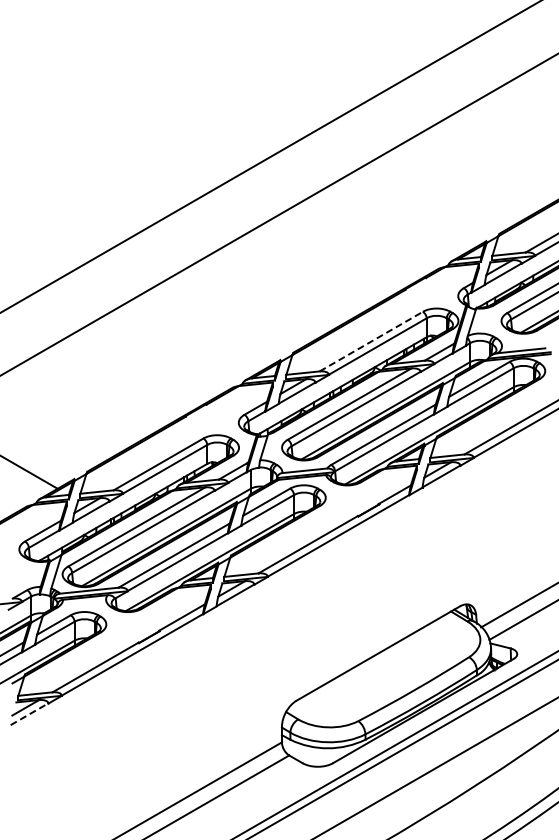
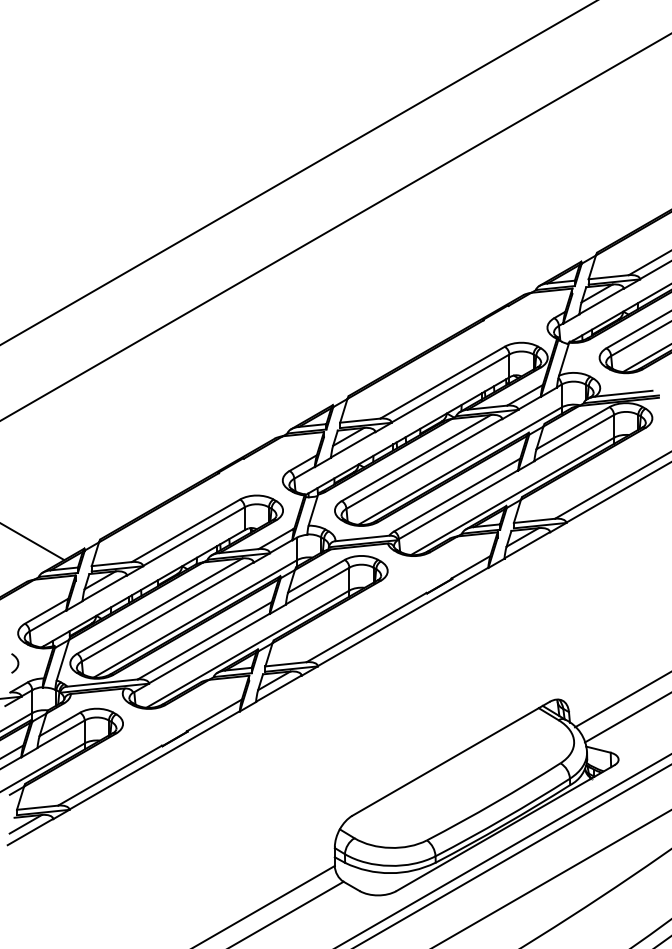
line: (371, 341) -> (442, 382), dashed -> solid
curve: (18, 573) -> (17, 662), added
line: (29, 714) -> (30, 832), dashed -> solid

